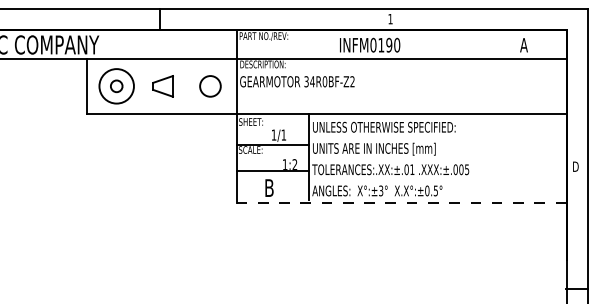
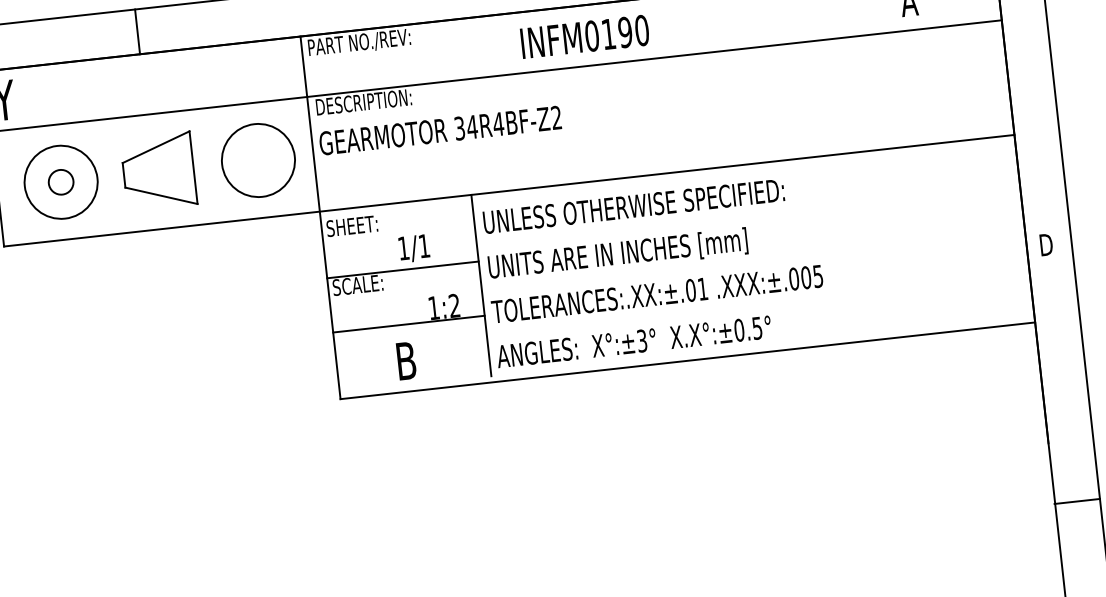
text: (324, 81) -> (497, 123), 34R0BF-Z2 -> 34R4BF-Z2
part: (162, 86) -> (157, 171), size x1.67
circle: (210, 86) -> (258, 160), size x1.67
line: (401, 202) -> (687, 360), dashed -> solid

